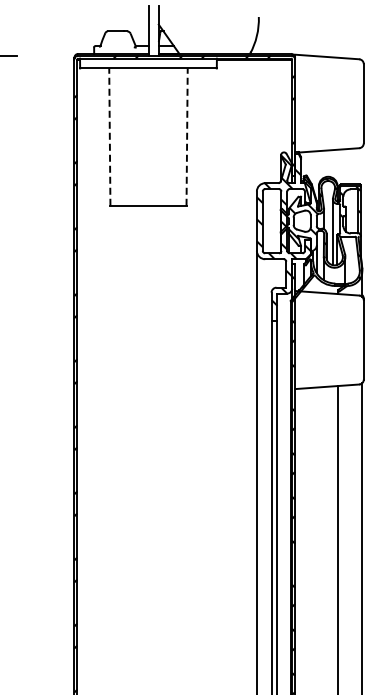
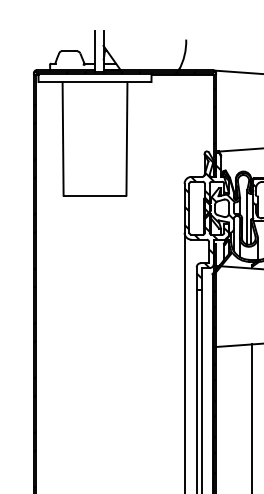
line: (109, 137) -> (62, 139), dashed -> solid
line: (187, 137) -> (127, 139), dashed -> solid

